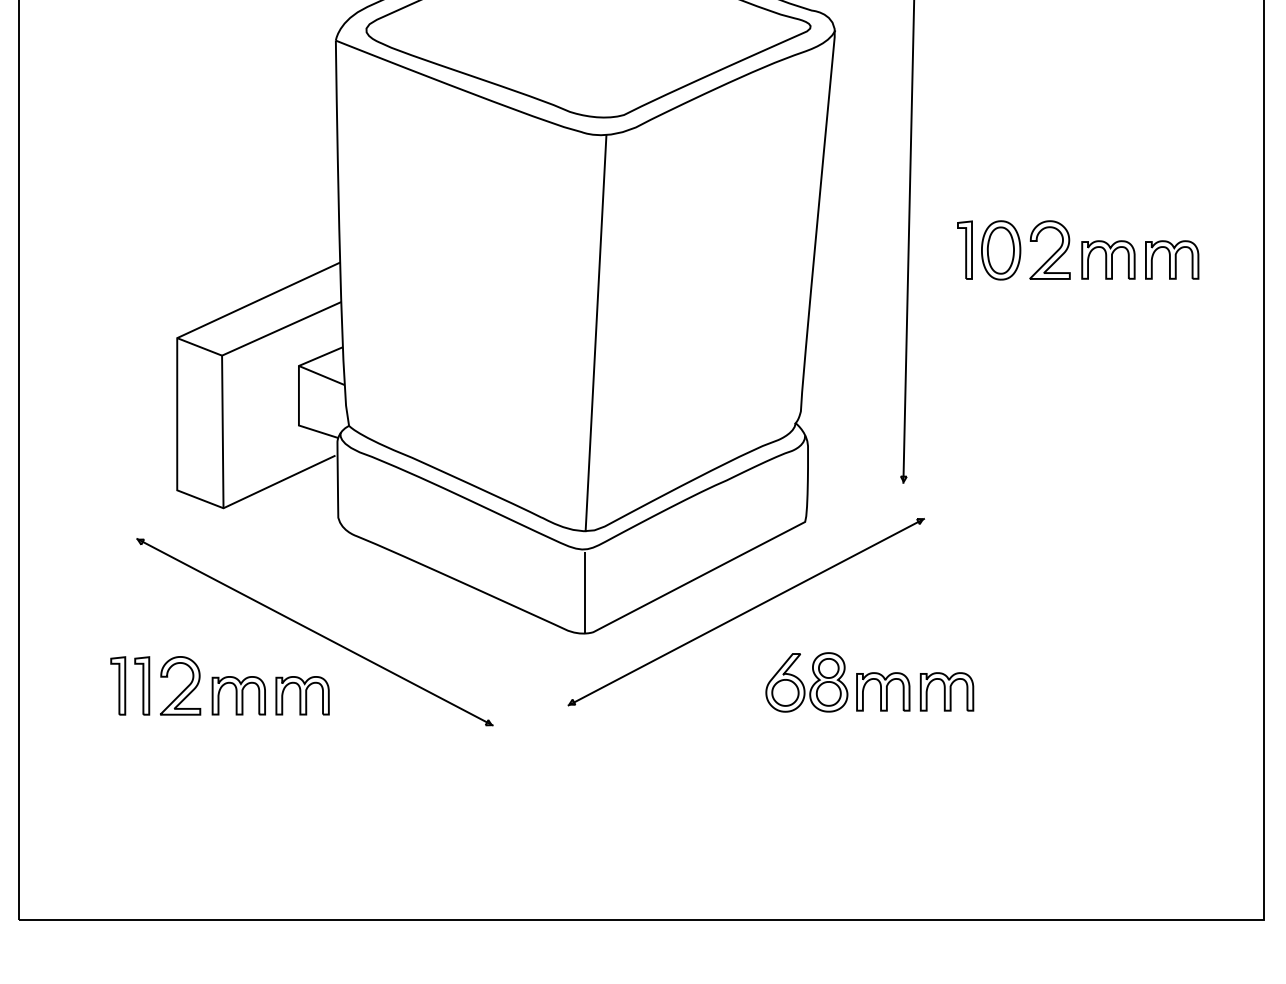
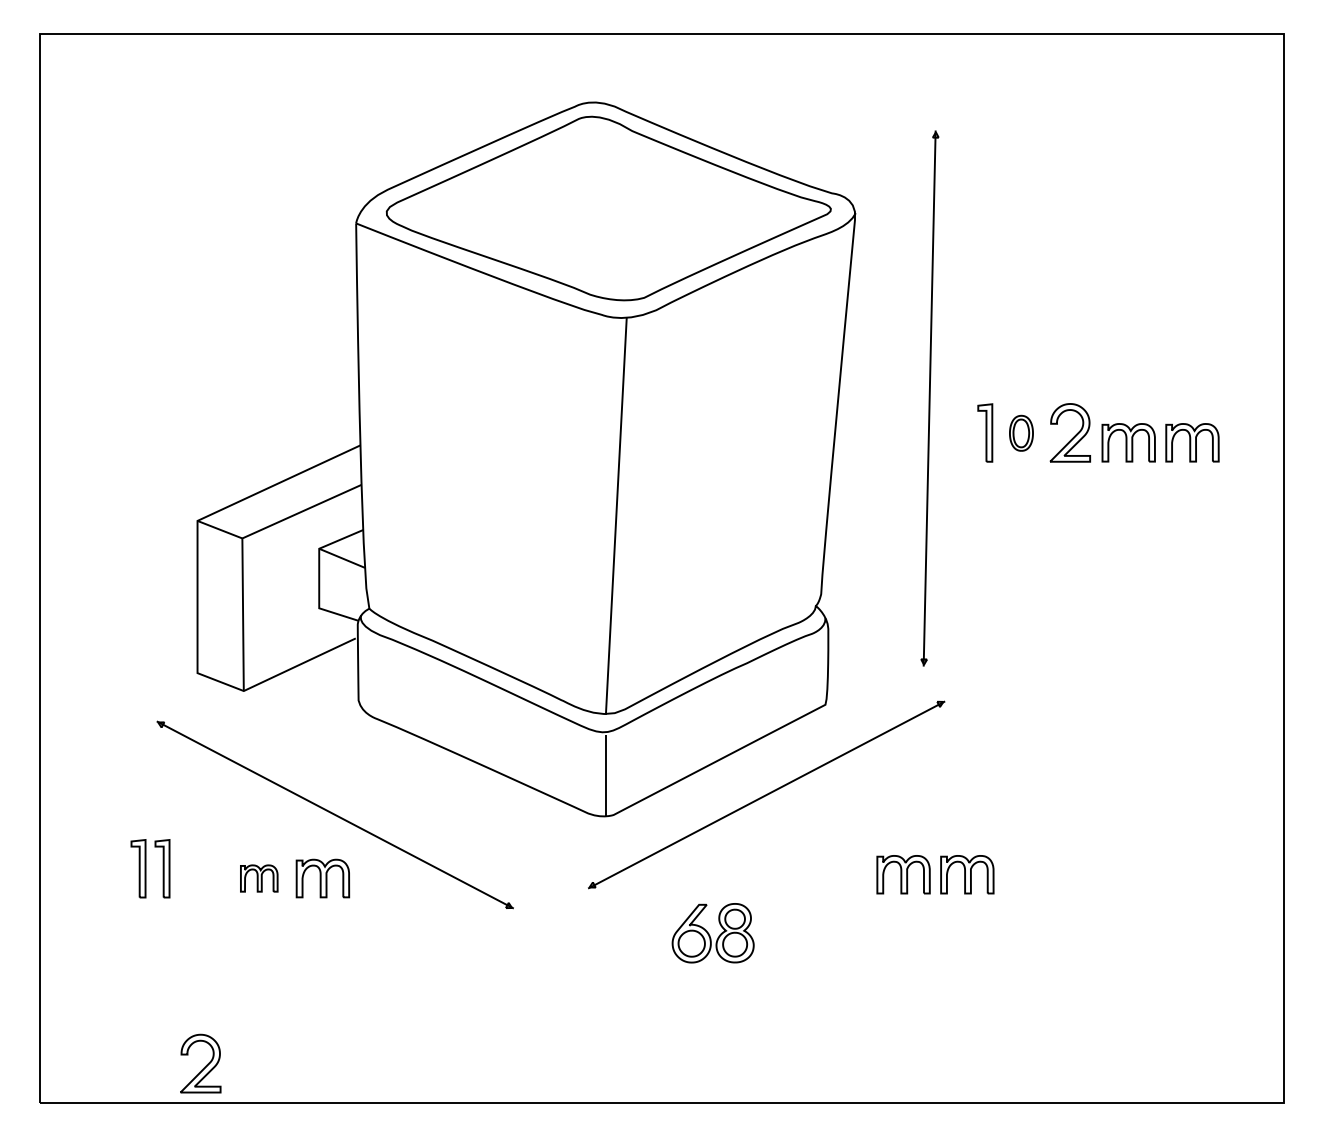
part: (1001, 250) -> (1021, 433), size x0.6
part: (806, 682) -> (712, 933), moved
part: (180, 685) -> (200, 1063), moved
part: (239, 695) -> (259, 878), size x0.7

